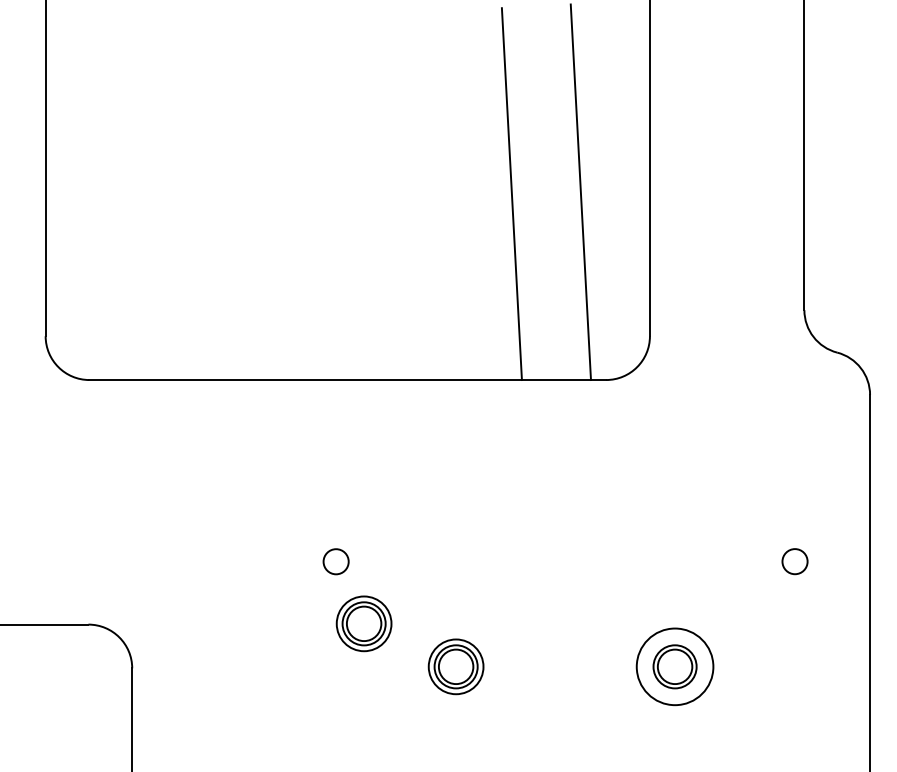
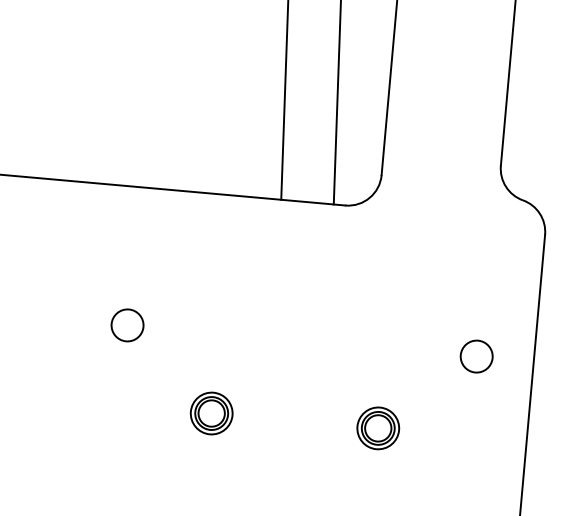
circle: (336, 561) -> (127, 325), size x1.67
circle: (794, 561) -> (476, 356), size x1.67
part: (363, 623) -> (144, 374), removed
circle: (674, 666) -> (377, 428), size x0.71

